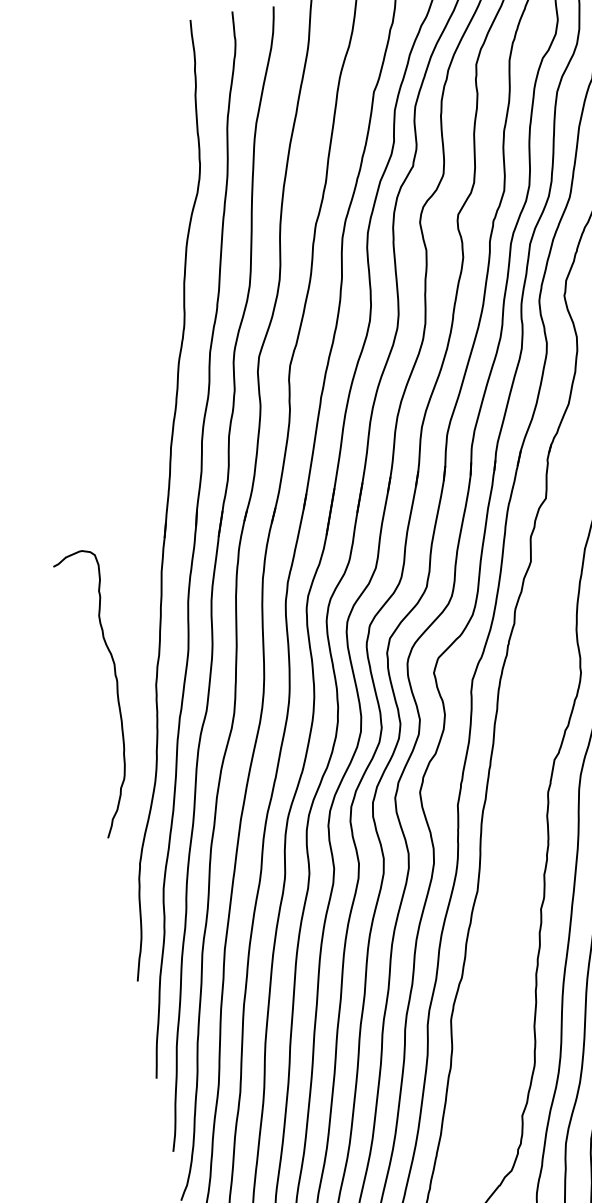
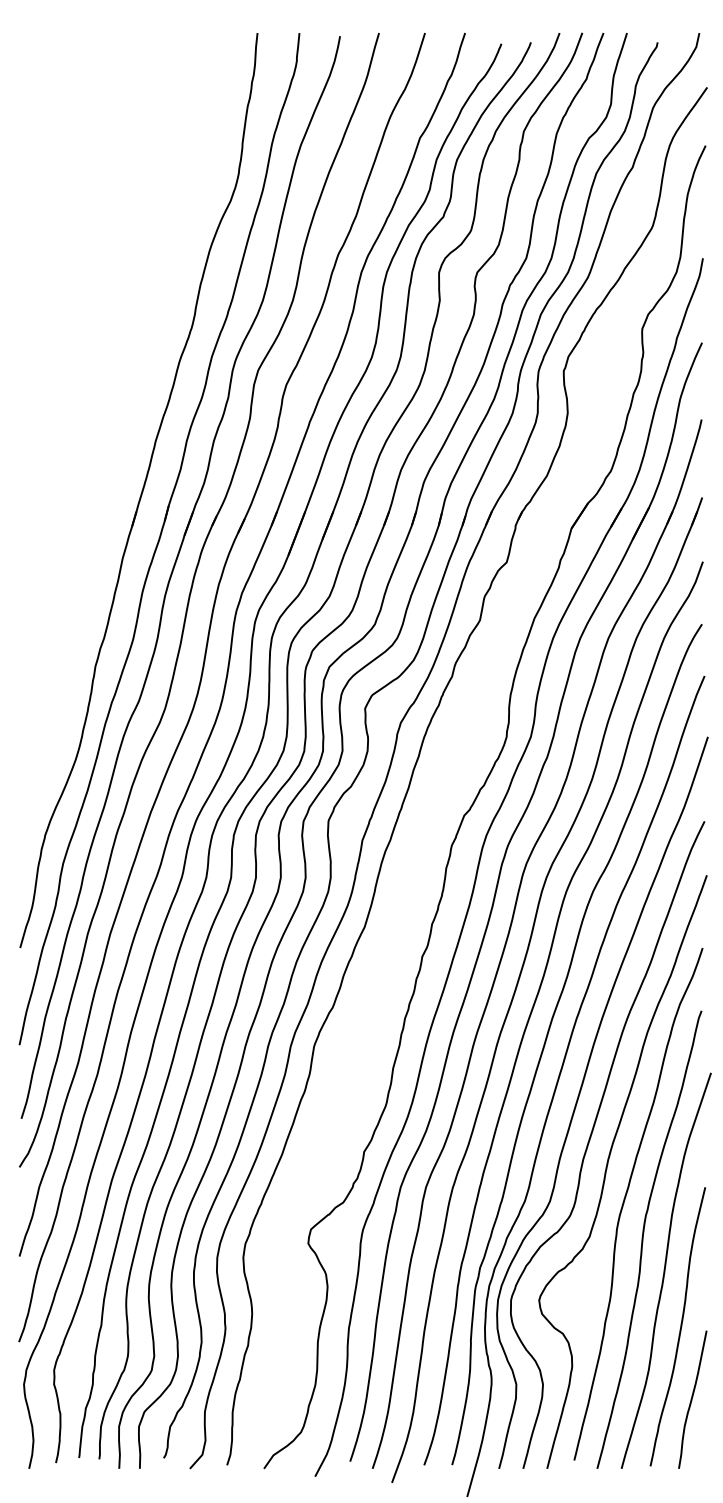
curve: (116, 694) -> (55, 667), removed

